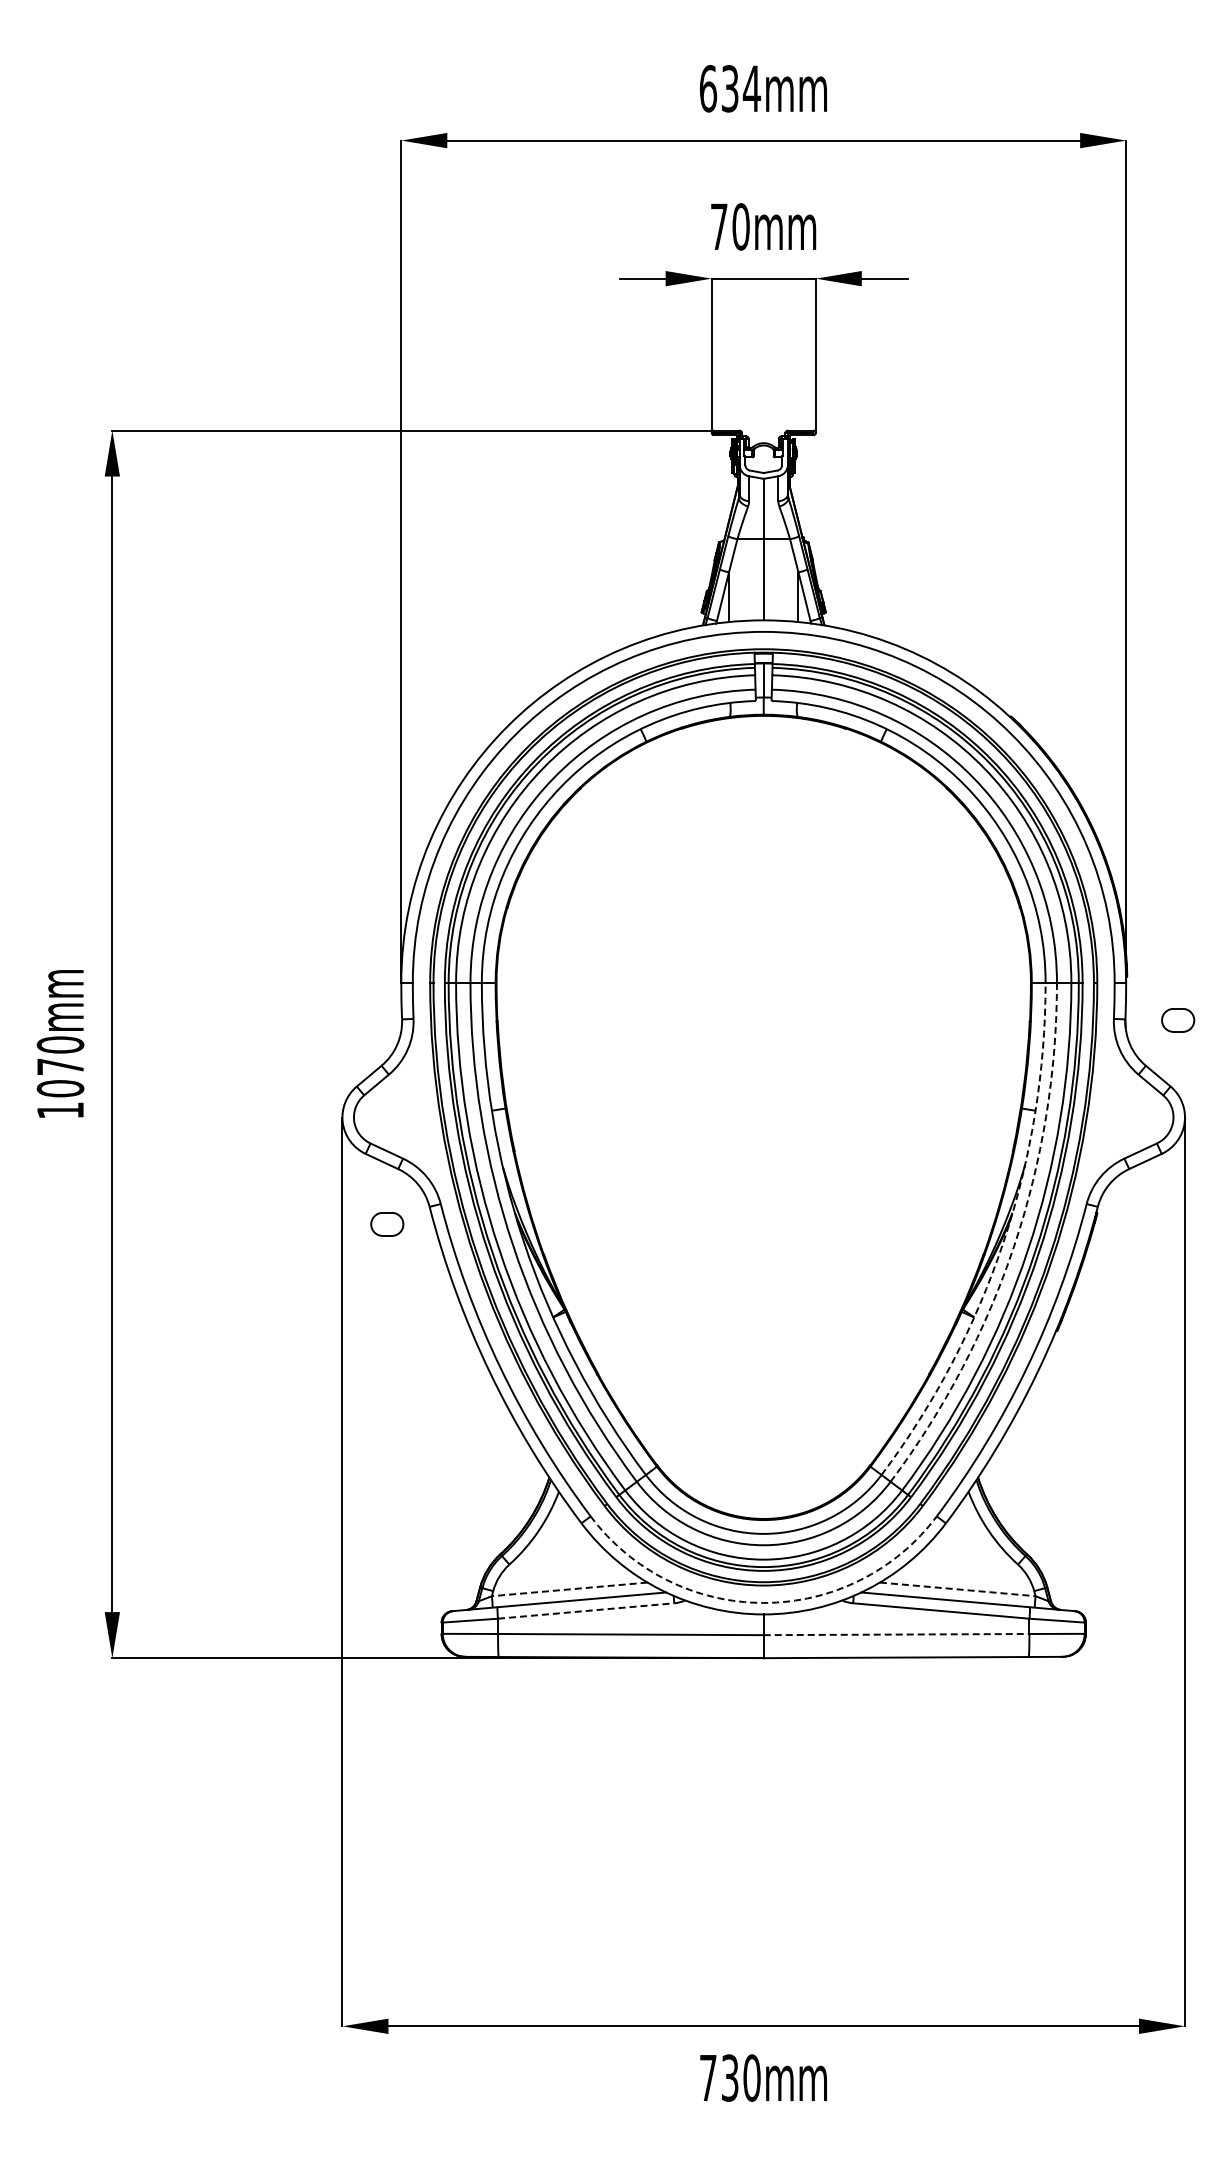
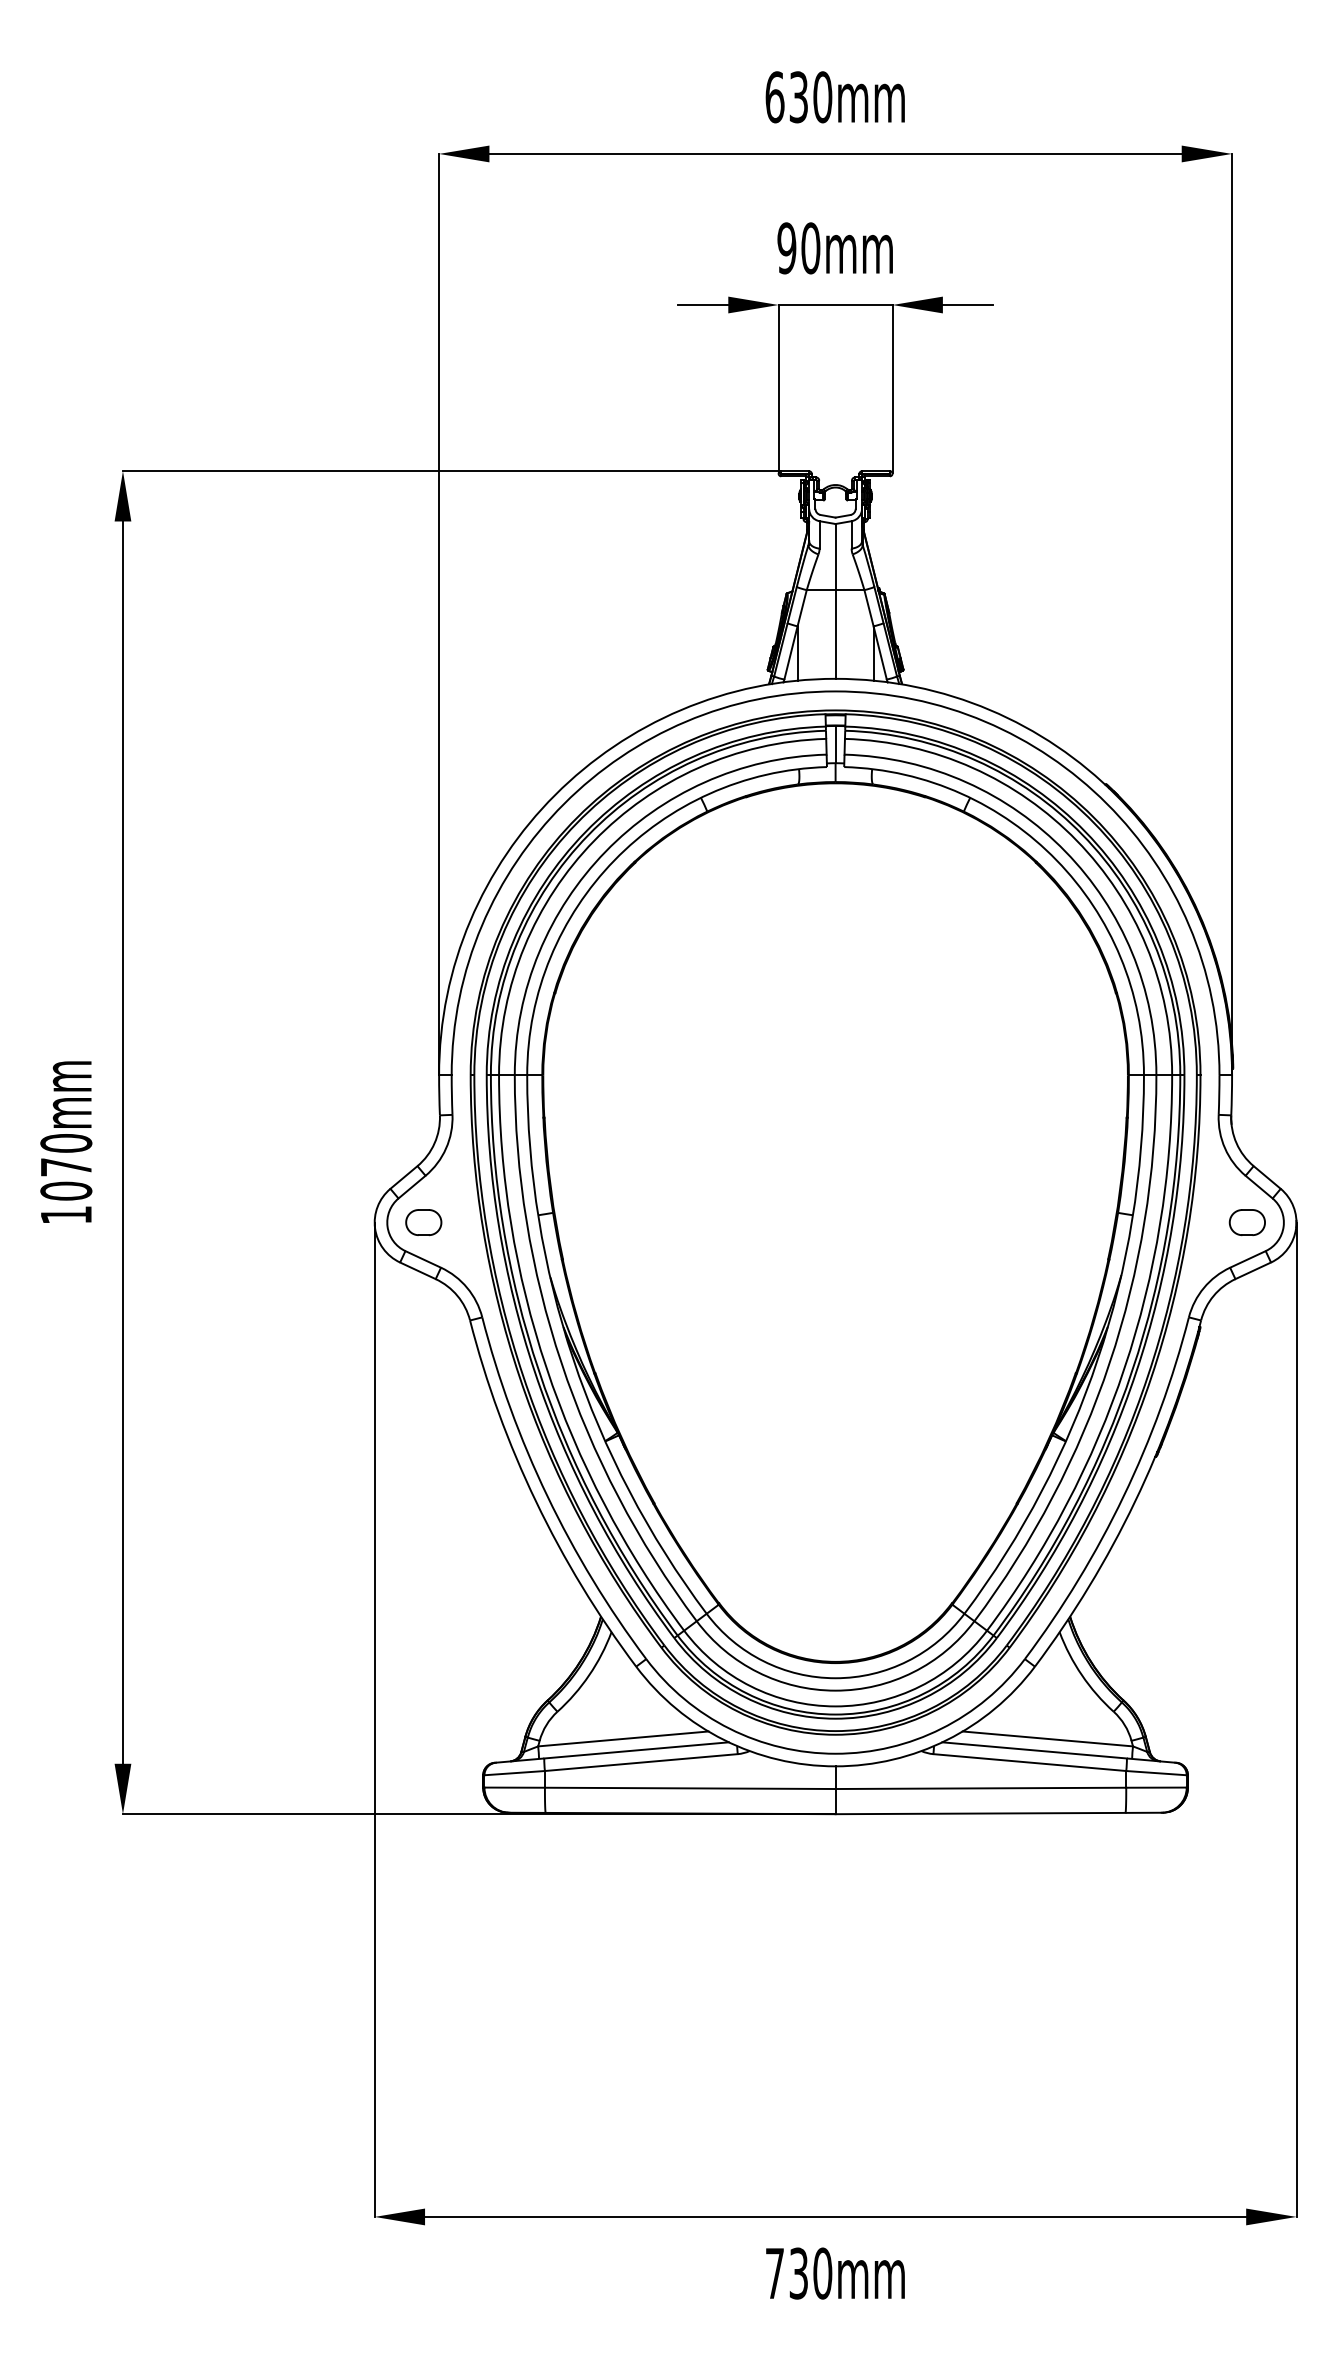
text: (751, 88) -> (822, 96), 634mm -> 630mm
text: (718, 226) -> (786, 247), 70mm -> 90mm
part: (1178, 1020) -> (1247, 1222), moved
part: (387, 1224) -> (423, 1222), moved
arc: (1003, 1242) -> (1097, 1359), dashed -> solid
arc: (1014, 1245) -> (1109, 1362), dashed -> solid
line: (569, 1589) -> (623, 1739), dashed -> solid
line: (958, 1589) -> (1048, 1739), dashed -> solid
arc: (763, 1602) -> (835, 1753), dashed -> solid
line: (586, 1610) -> (641, 1762), dashed -> solid
line: (896, 1634) -> (980, 1788), dashed -> solid

